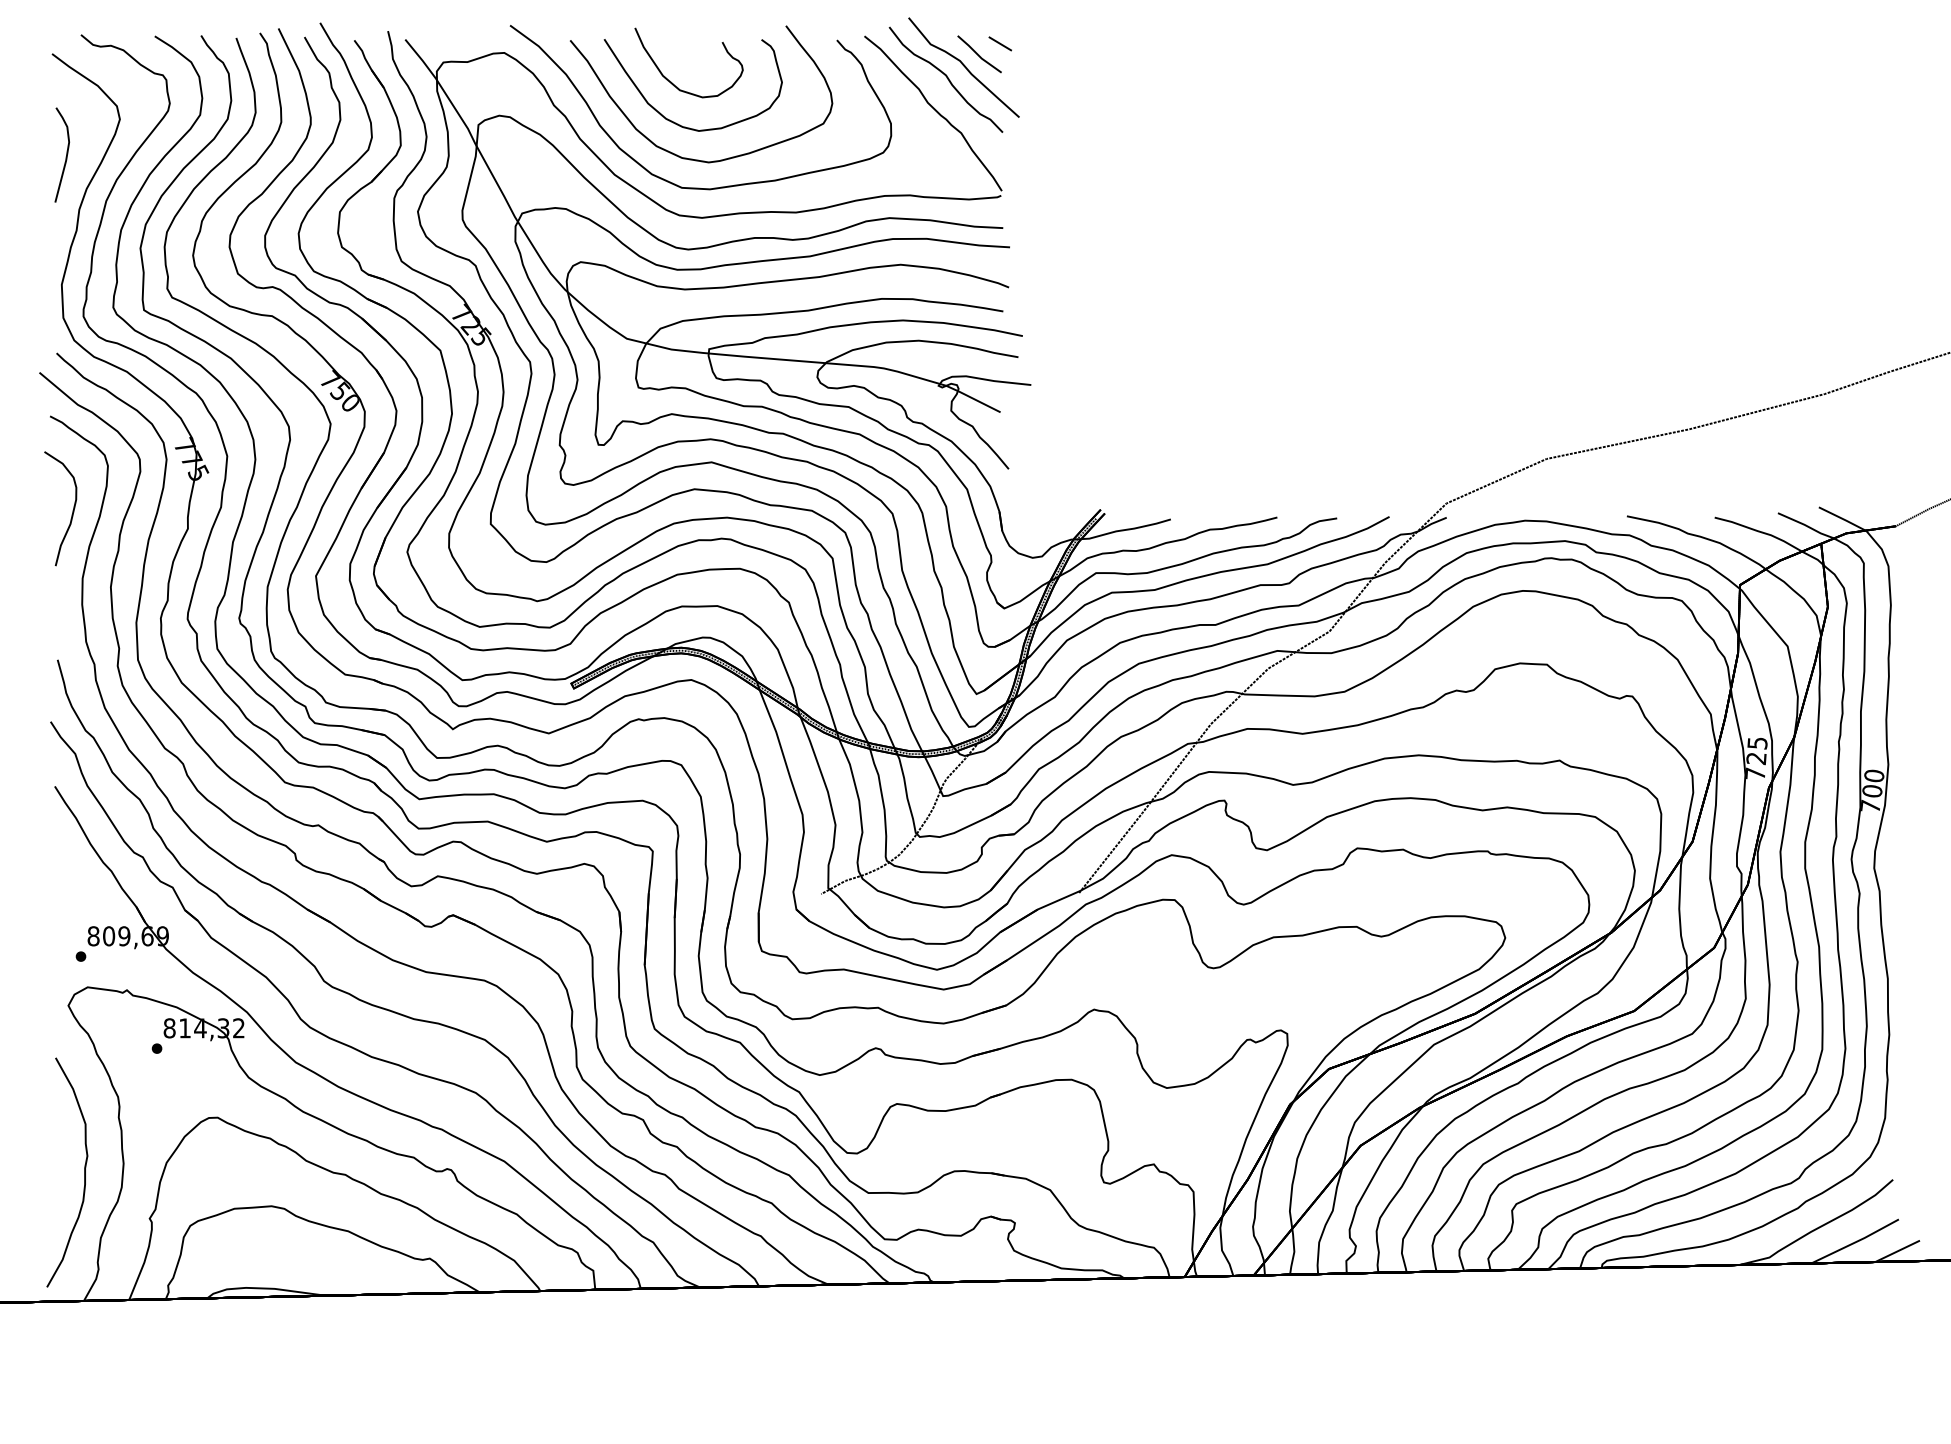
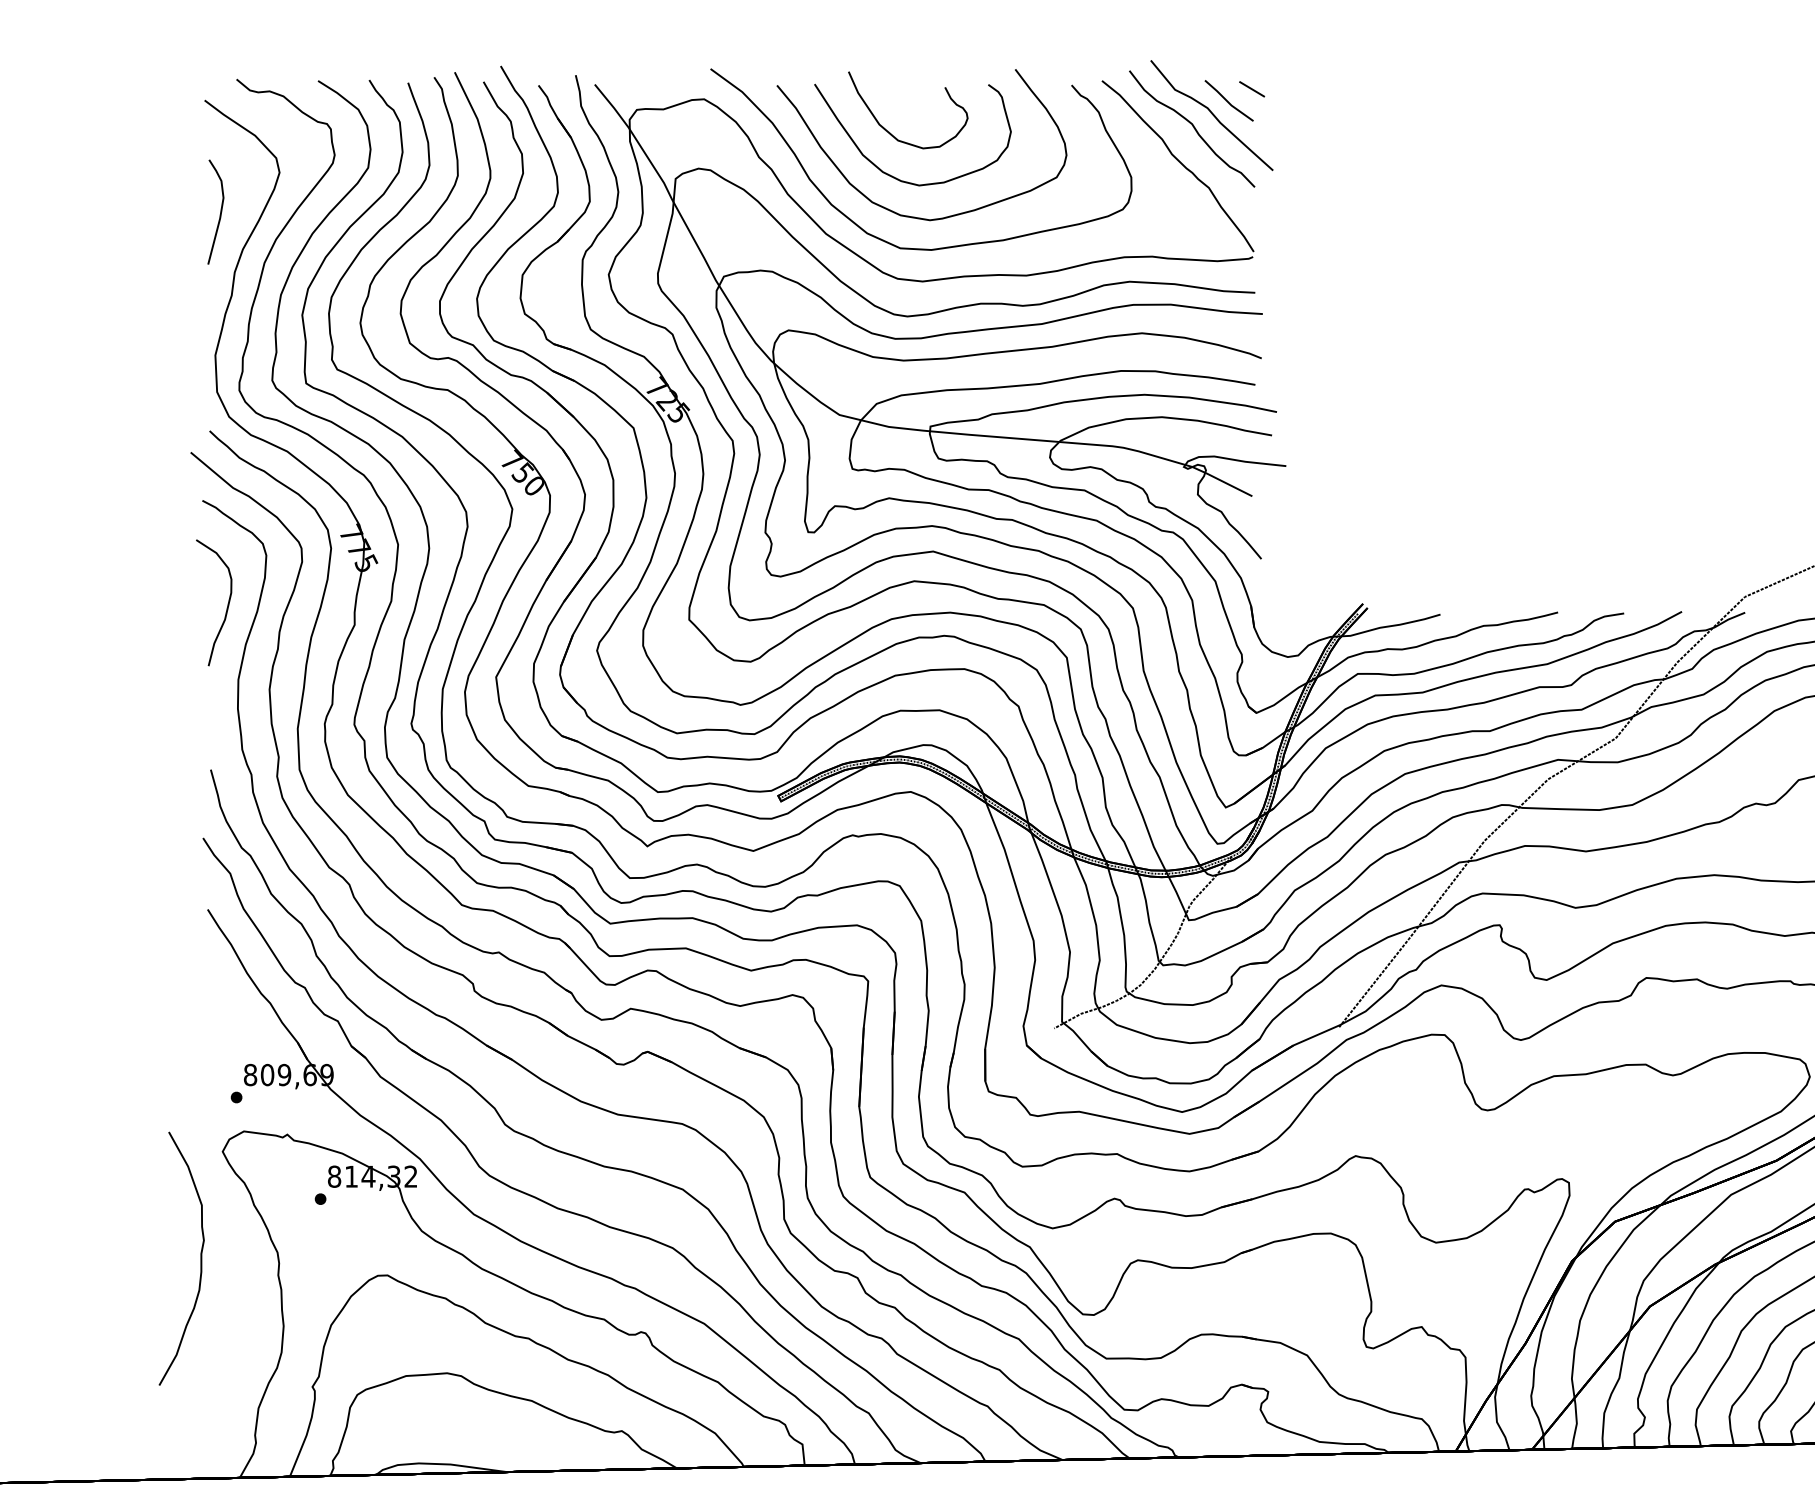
curve: (84, 1172) -> (200, 1258), moved

